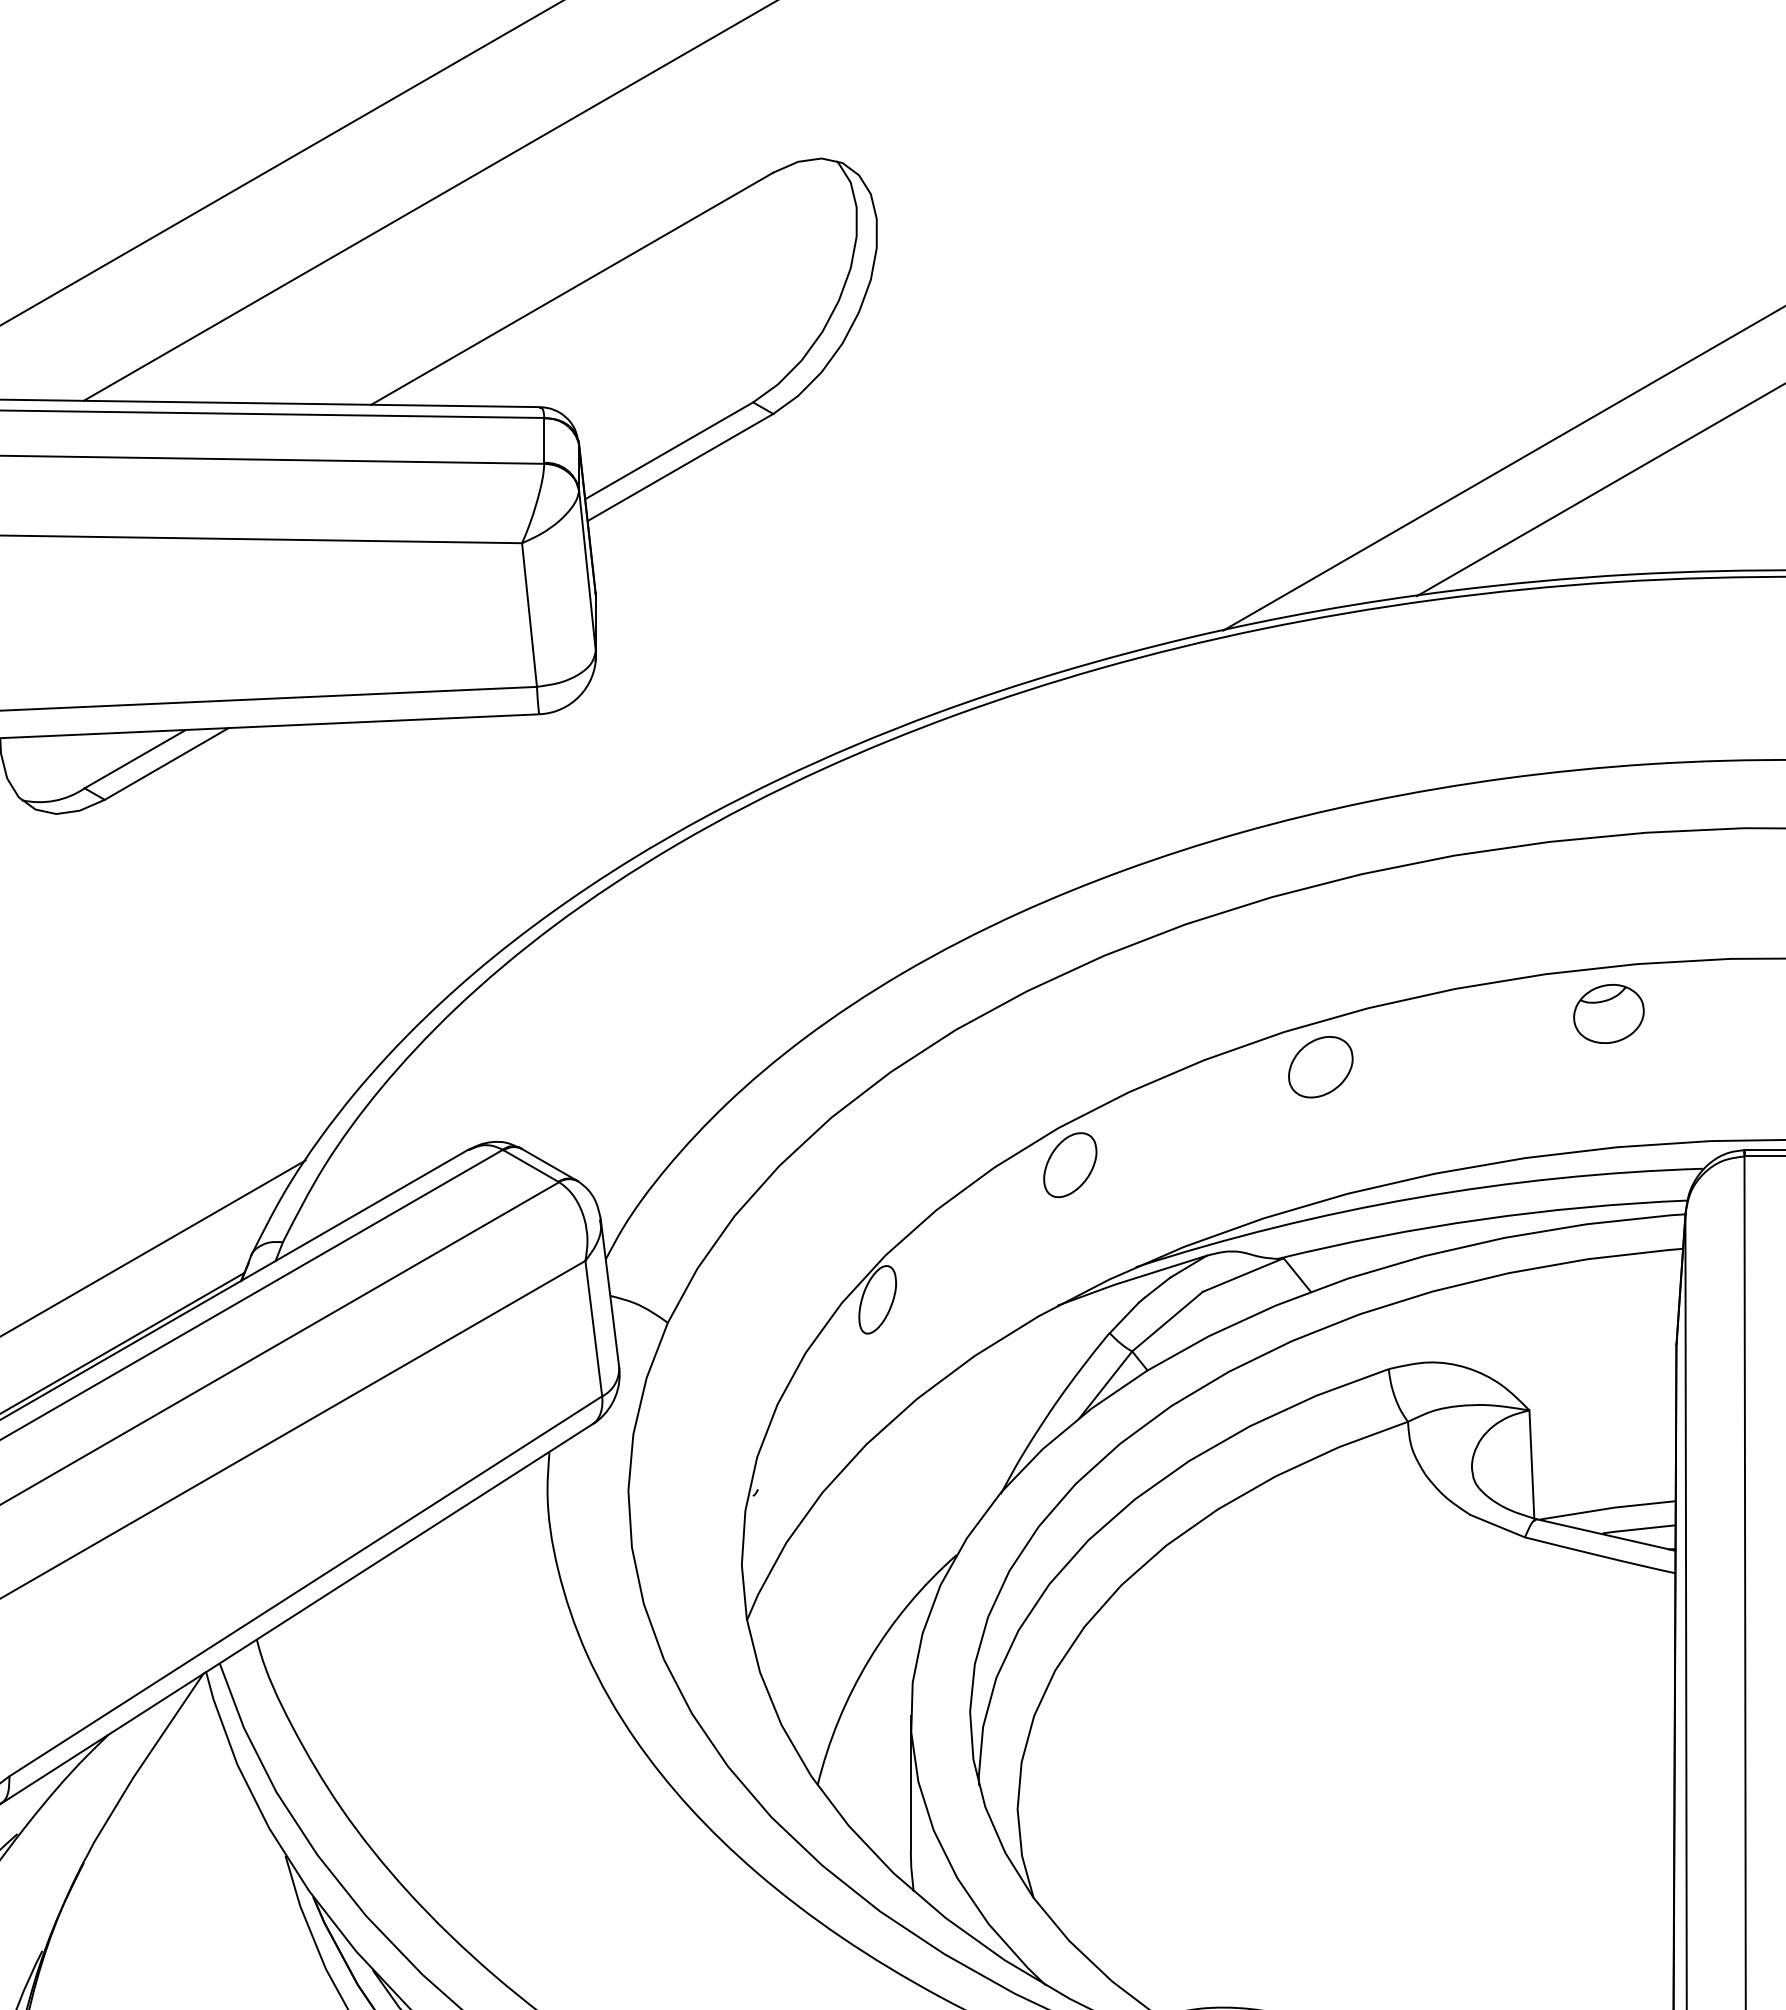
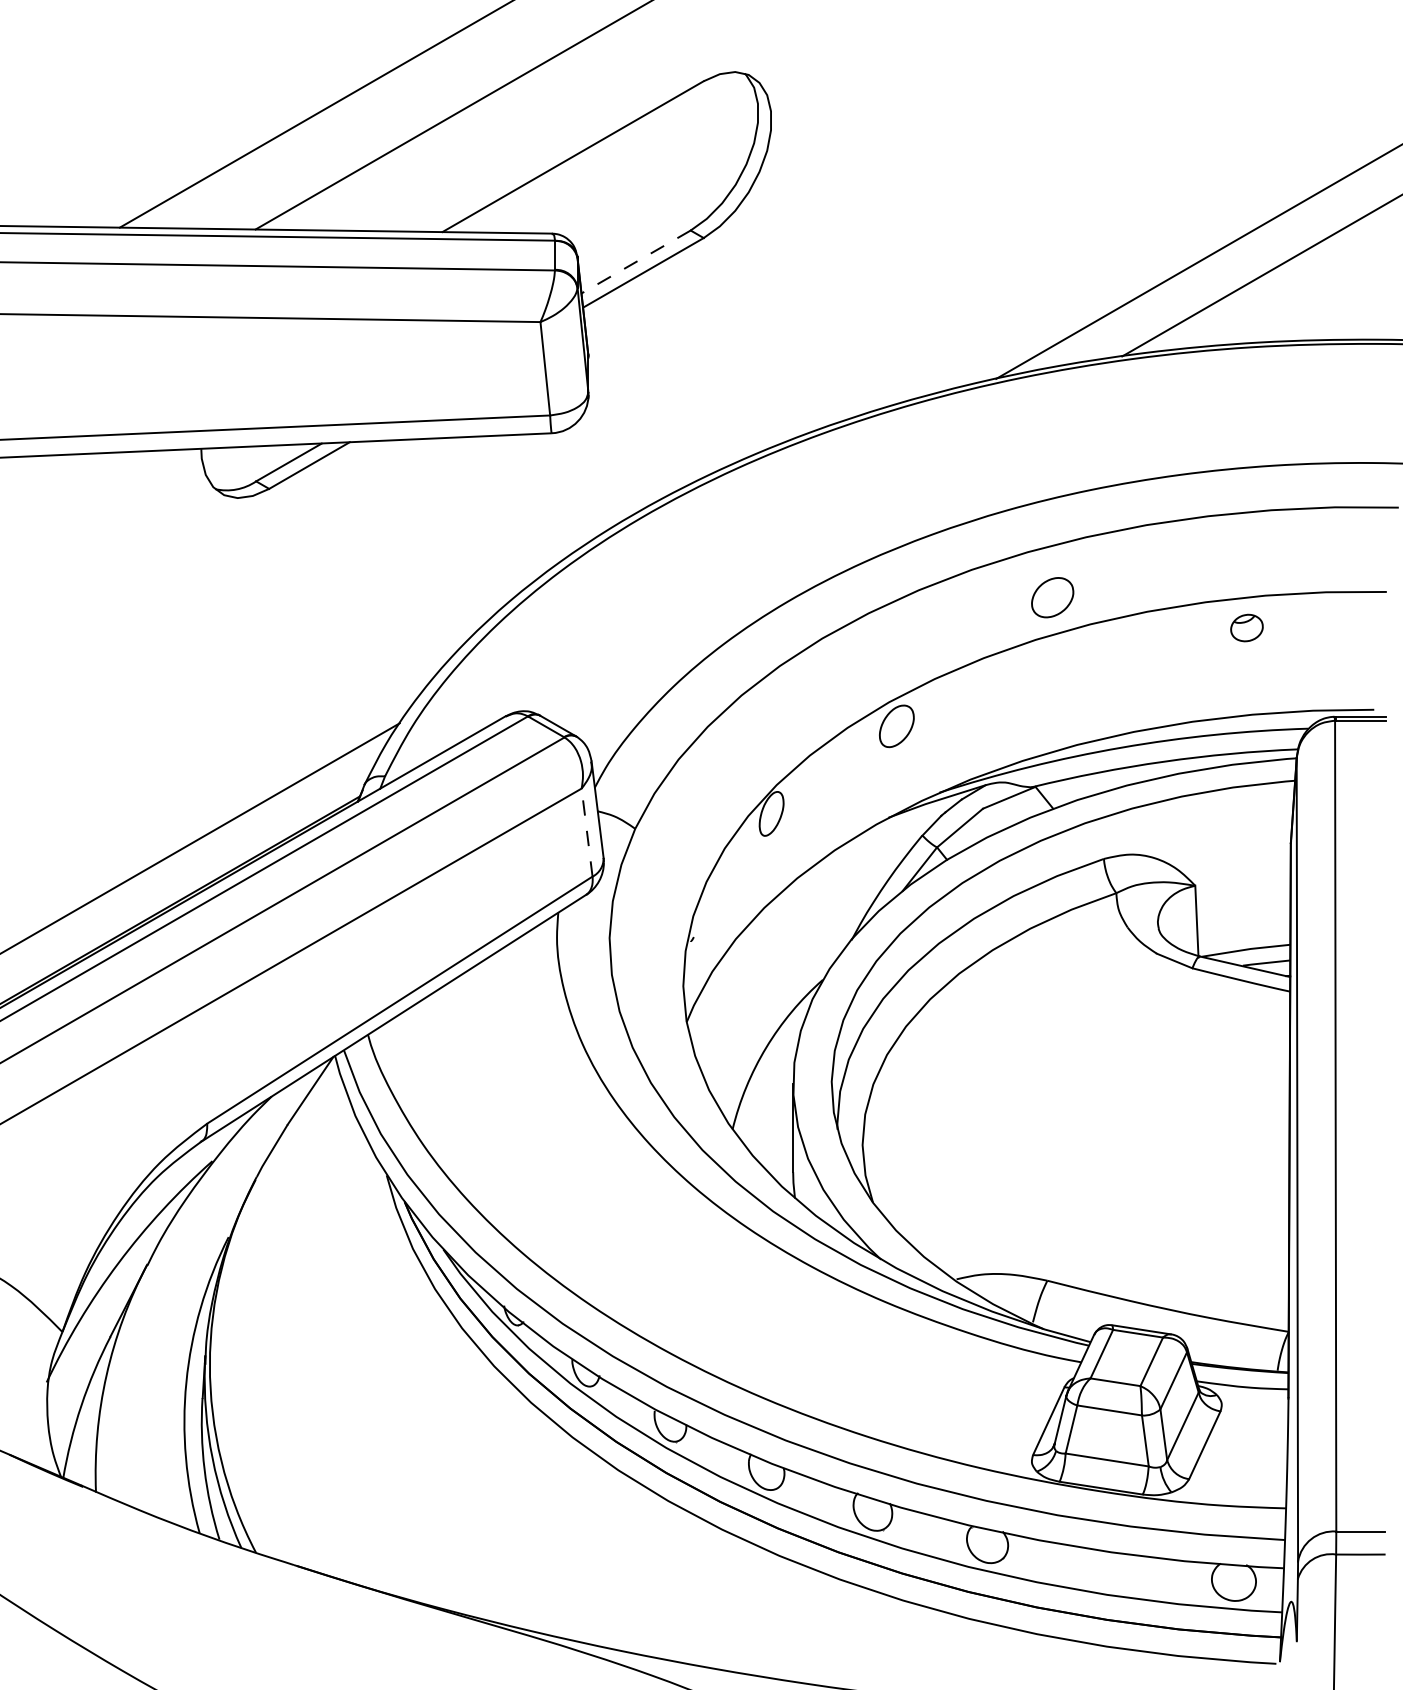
line: (668, 451) -> (635, 262), solid -> dashed
part: (1608, 1013) -> (1246, 627), size x0.7
part: (1320, 1066) -> (1052, 597), moved
line: (594, 1328) -> (587, 832), solid -> dashed

